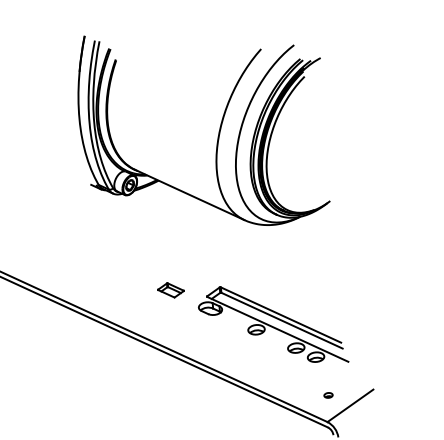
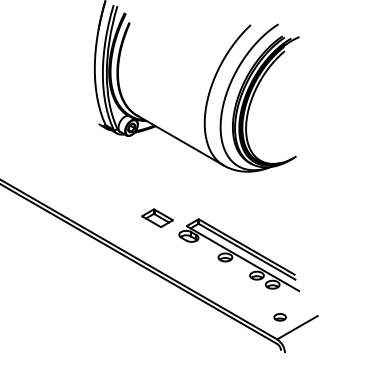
part: (170, 289) -> (157, 217), size x1.43
part: (327, 395) -> (279, 317), size x1.67

